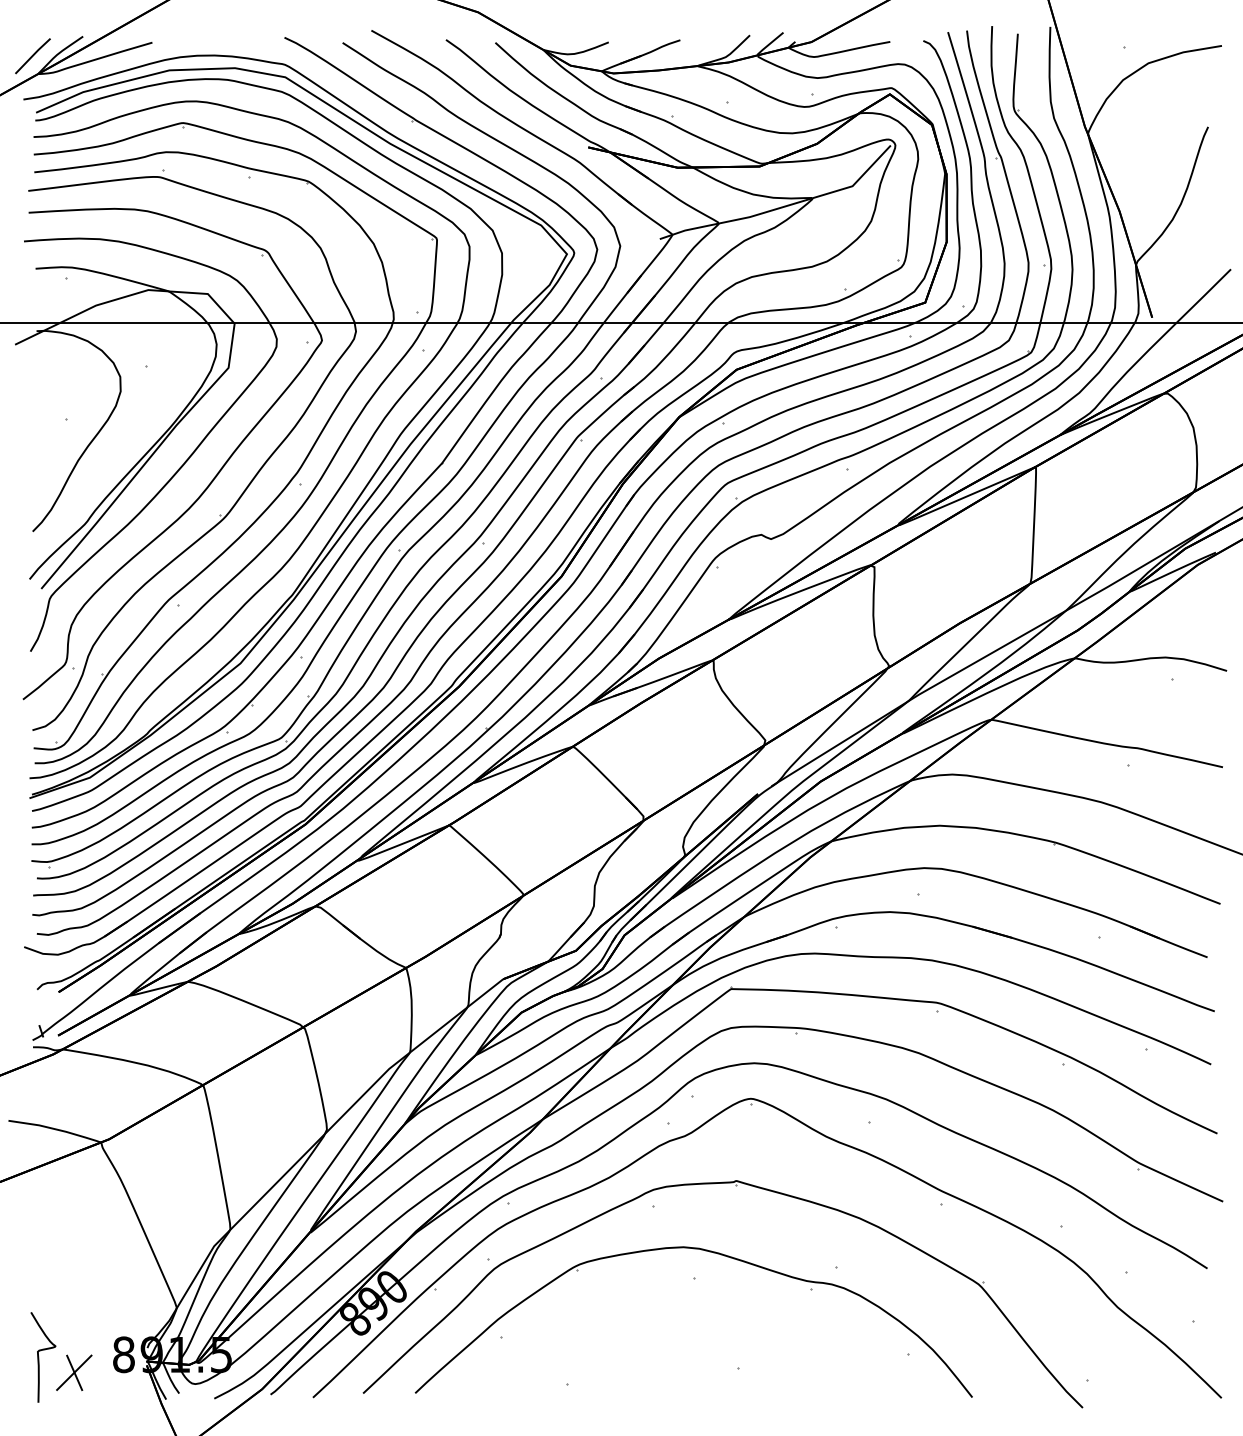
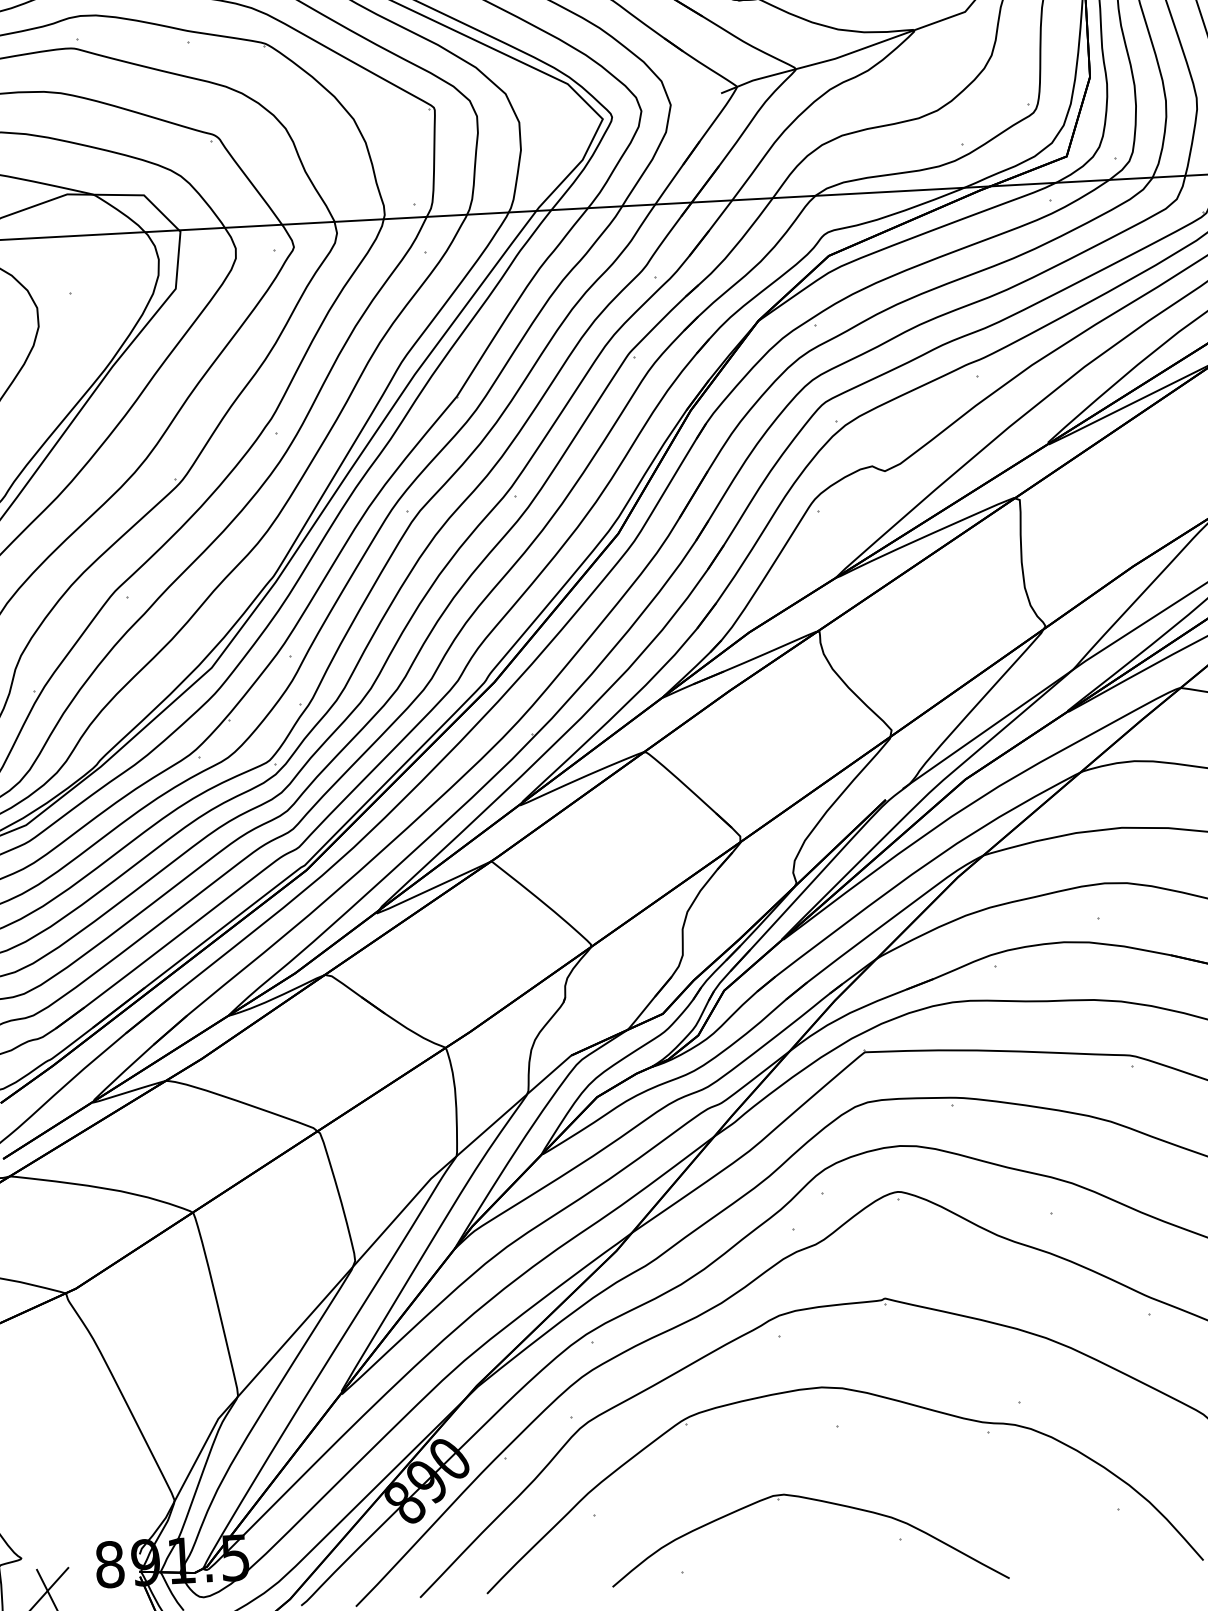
part: (674, 1335) -> (816, 1501), added

